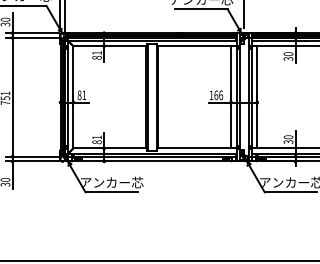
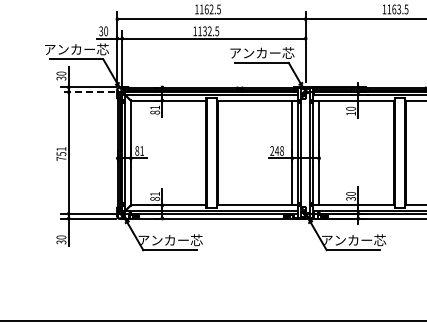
line: (31, 38) -> (88, 92), solid -> dashed
text: (287, 58) -> (350, 113), 30 -> 10
text: (215, 94) -> (276, 150), 166 -> 248

